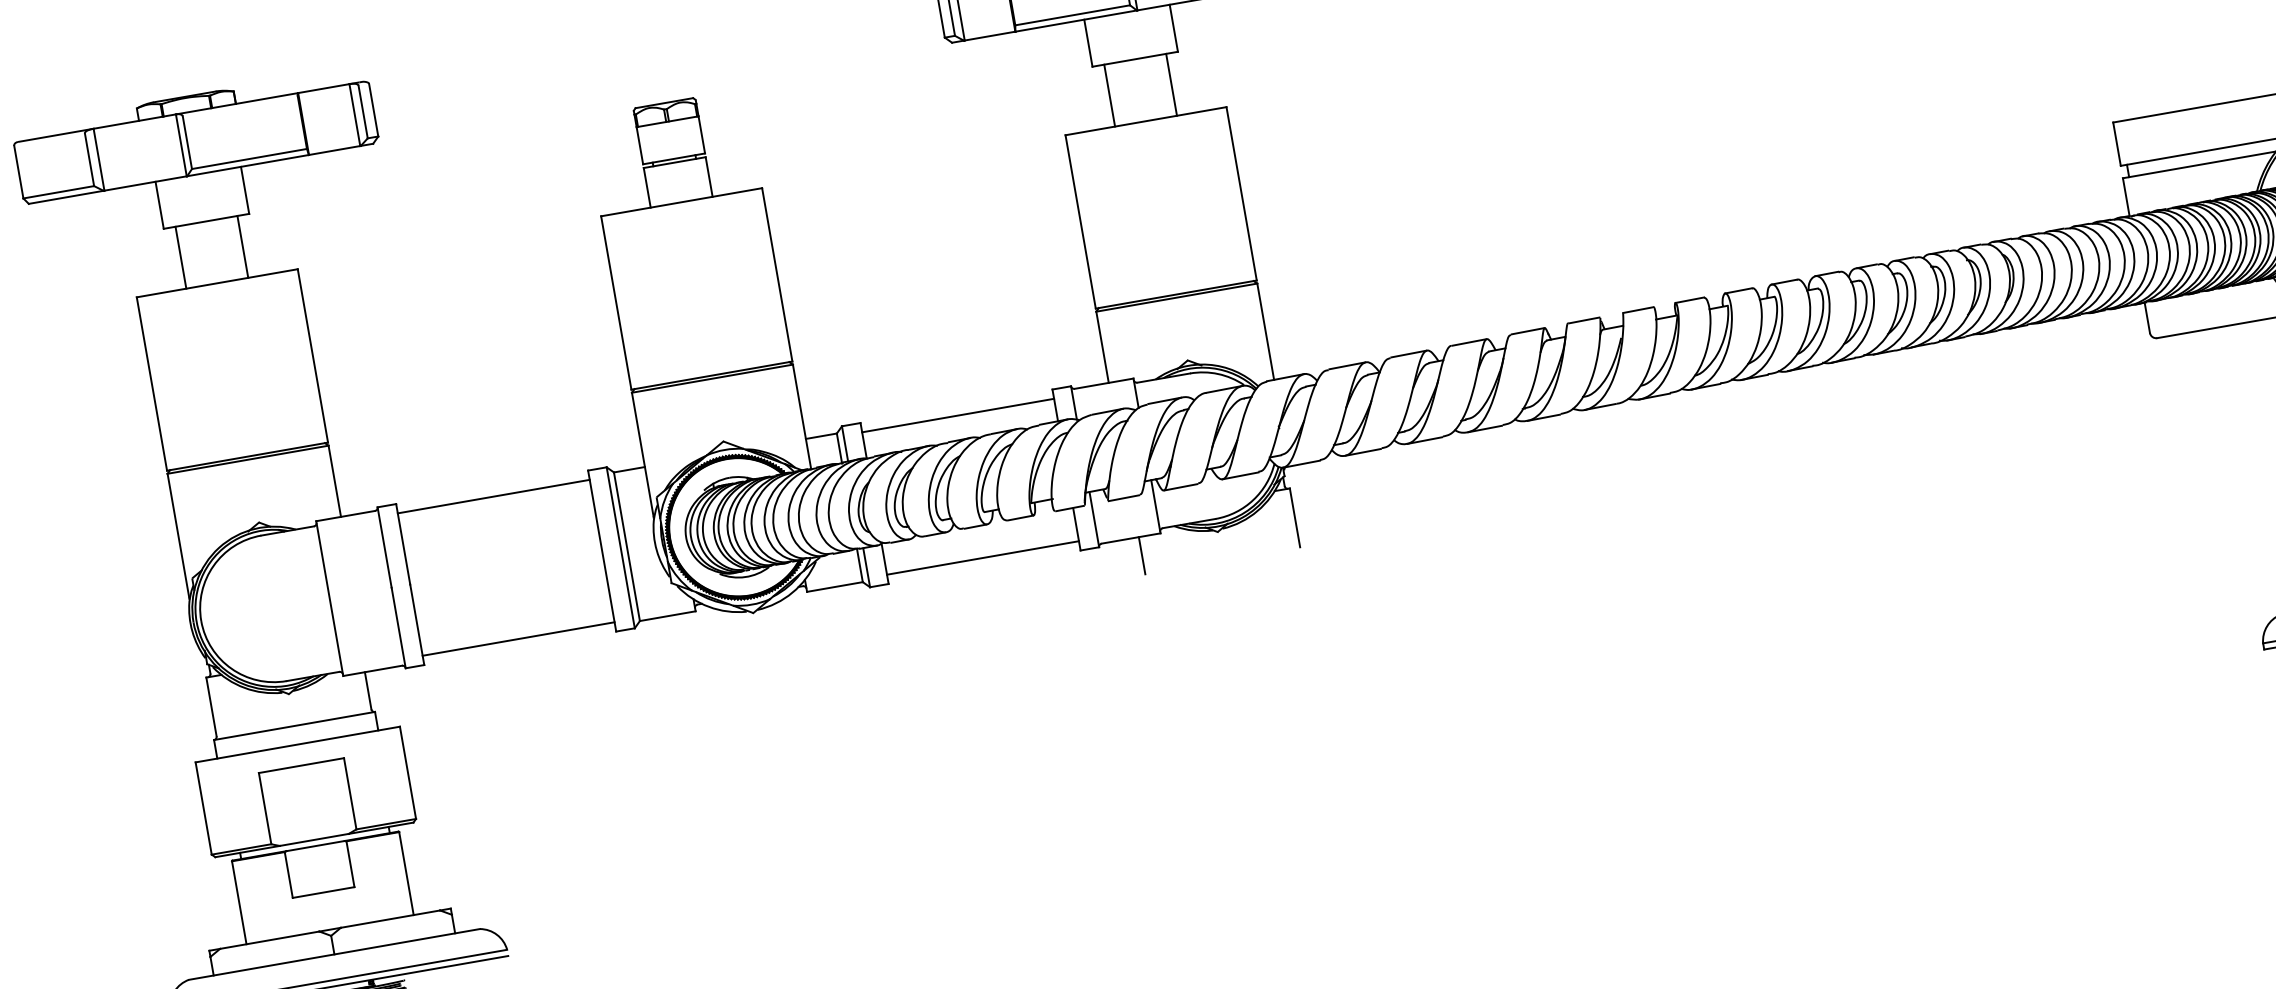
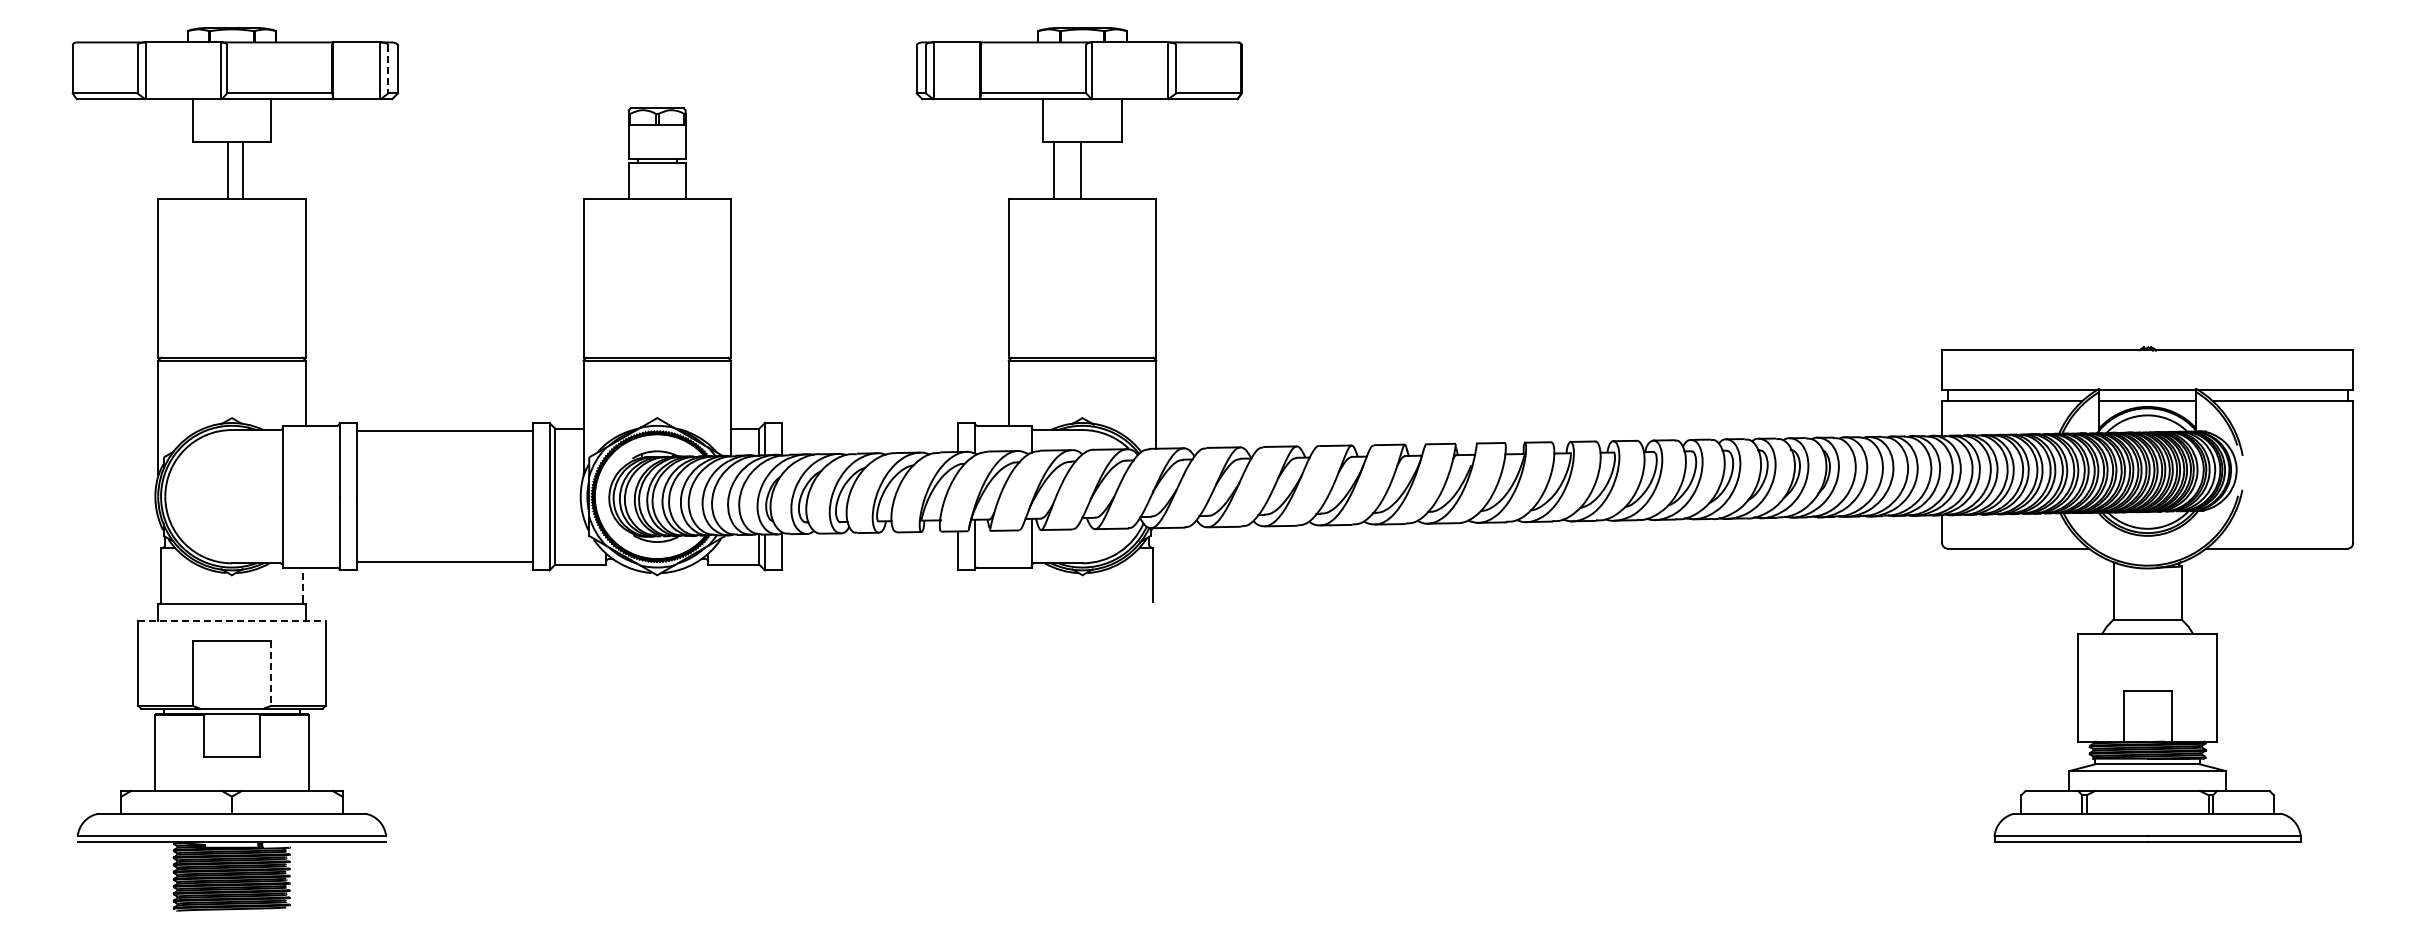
line: (1171, 84) -> (1080, 170), moved
line: (363, 112) -> (388, 69), solid -> dashed
line: (243, 246) -> (228, 170), moved
line: (180, 257) -> (242, 170), moved
line: (957, 415) -> (869, 431), removed
line: (1141, 555) -> (1011, 584), removed
line: (982, 557) -> (869, 561), removed
line: (367, 690) -> (302, 584), solid -> dashed
line: (297, 744) -> (231, 621), solid -> dashed
line: (349, 794) -> (270, 673), solid -> dashed

